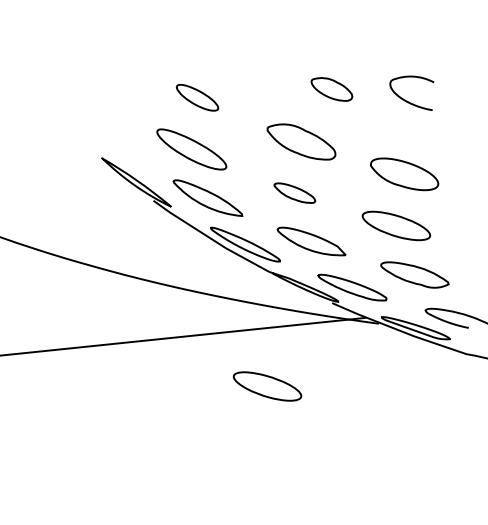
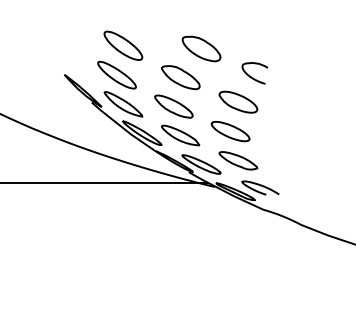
part: (331, 88) -> (201, 48), size x1.67
part: (412, 94) -> (254, 73), moved
part: (197, 97) -> (123, 45), size x1.67
part: (294, 193) -> (173, 106), size x1.67
part: (267, 386) -> (146, 216), removed

